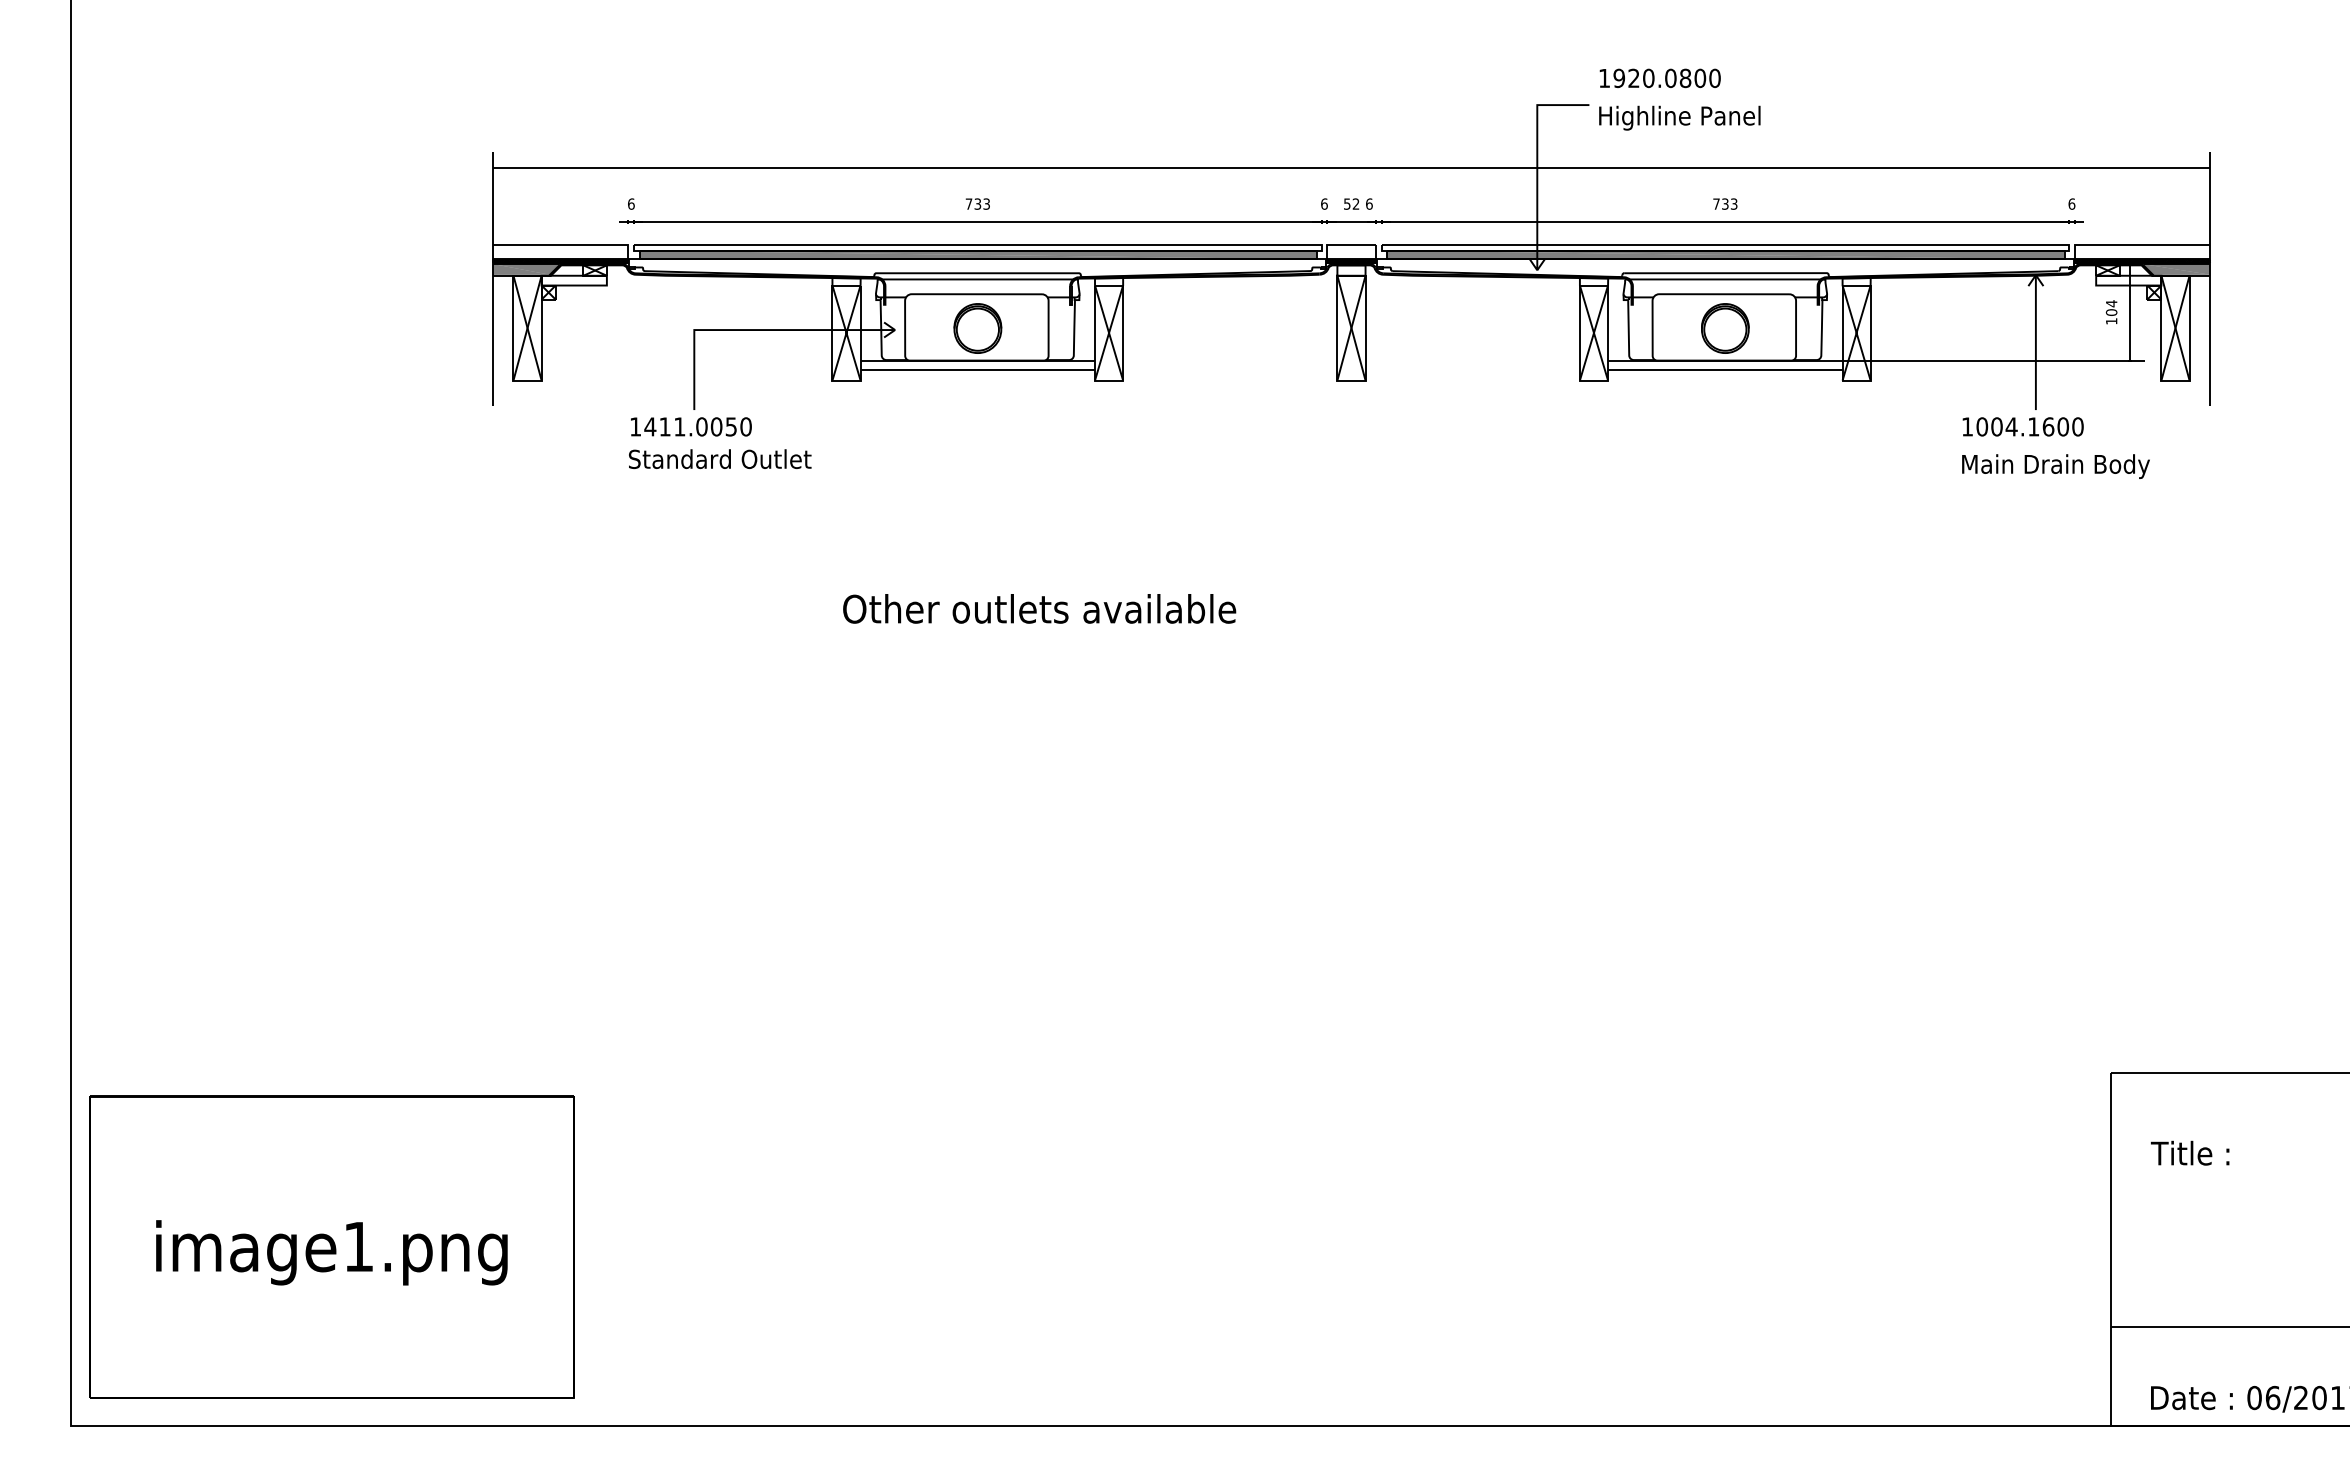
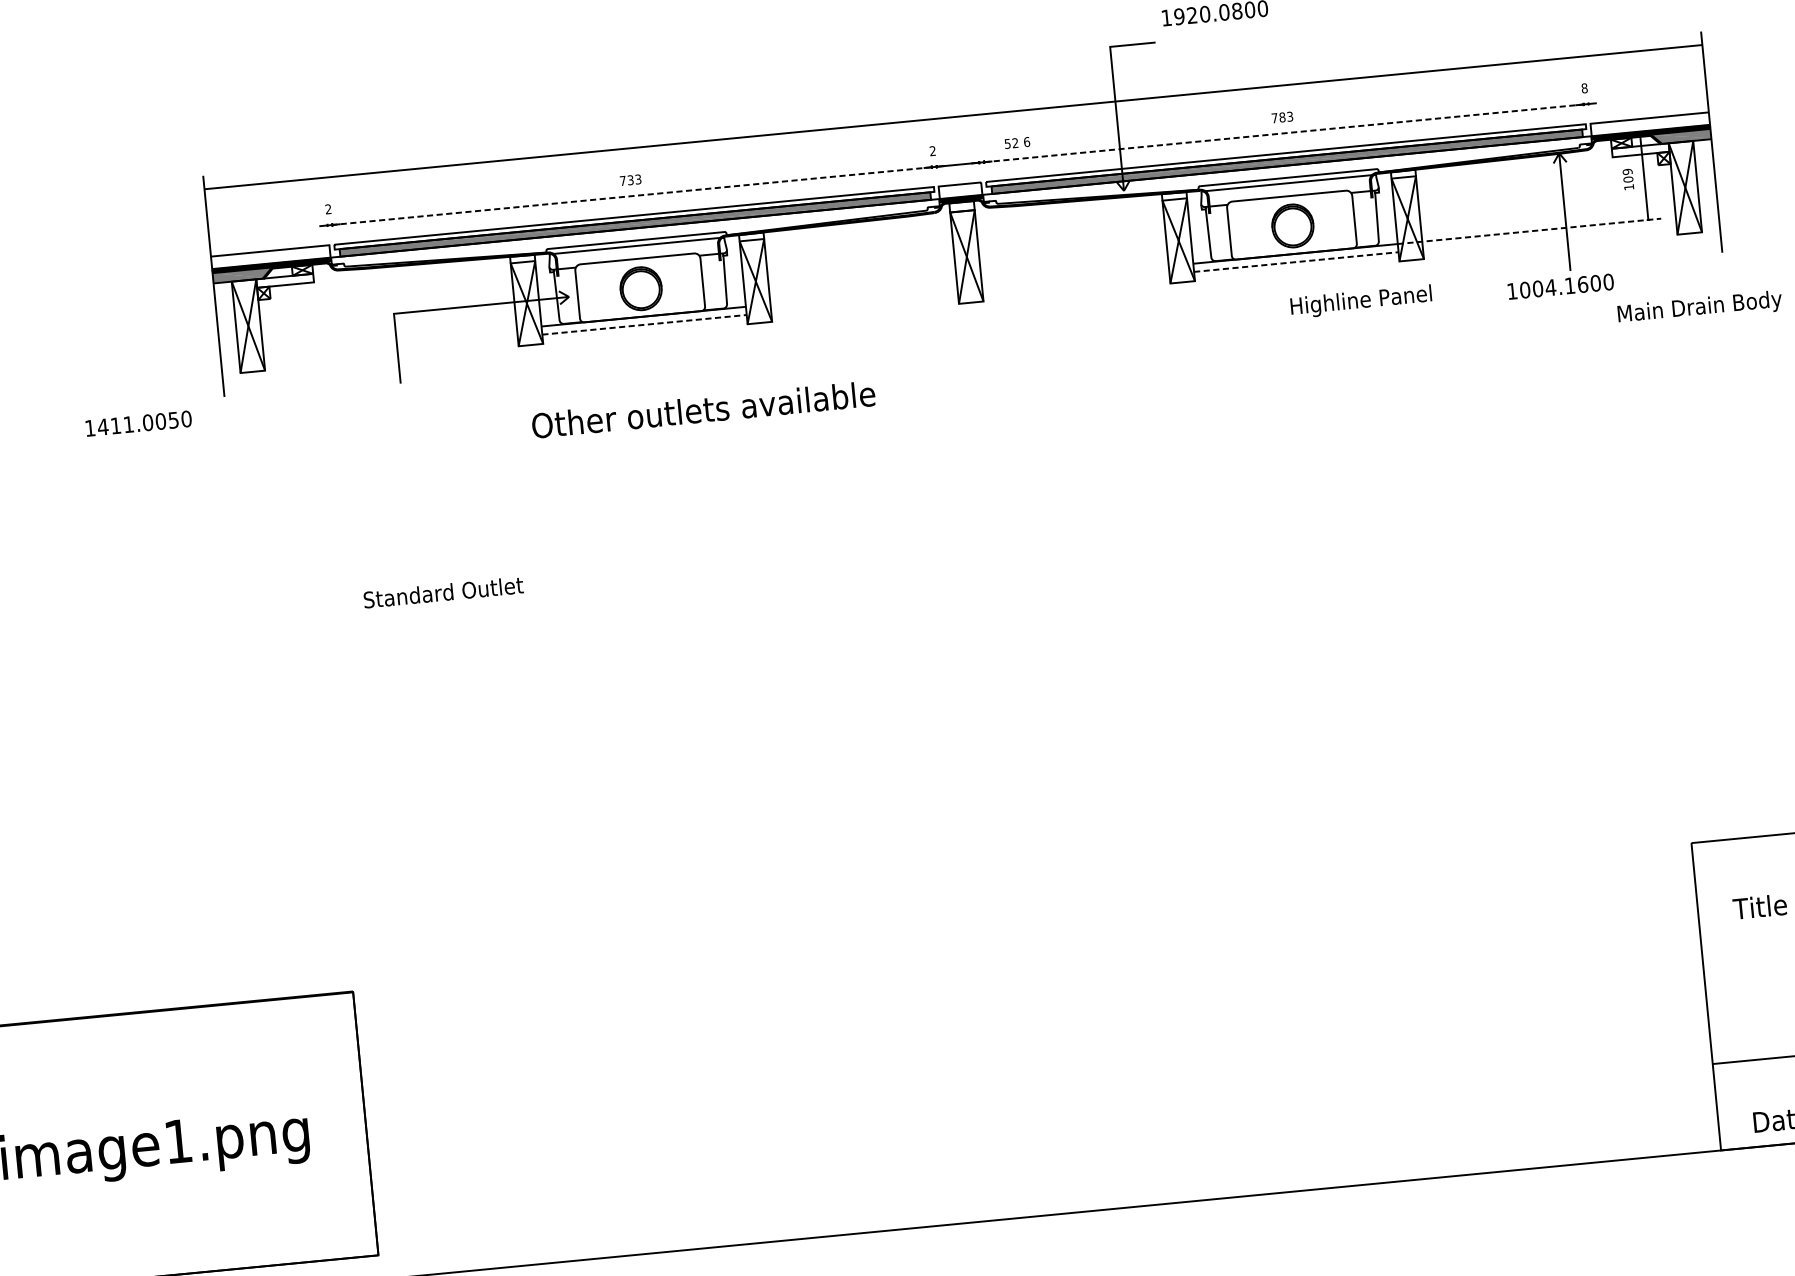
text: (1679, 117) -> (1361, 301), moved
text: (631, 203) -> (328, 208), 6 -> 2
text: (1324, 203) -> (932, 150), 6 -> 2
text: (1358, 203) -> (1017, 142), moved
text: (1725, 203) -> (1282, 116), 733 -> 783
text: (2071, 203) -> (1584, 87), 6 -> 8
line: (977, 222) -> (631, 196), solid -> dashed
line: (1725, 222) -> (1284, 133), solid -> dashed
text: (2111, 303) -> (1627, 171), 104 -> 109
line: (1994, 360) -> (1530, 231), solid -> dashed
line: (978, 369) -> (645, 324), solid -> dashed
line: (1725, 369) -> (1296, 261), solid -> dashed
text: (691, 426) -> (138, 423), moved
text: (720, 458) -> (443, 591), moved
text: (2055, 466) -> (1699, 308), moved
text: (1039, 608) -> (703, 409), moved

